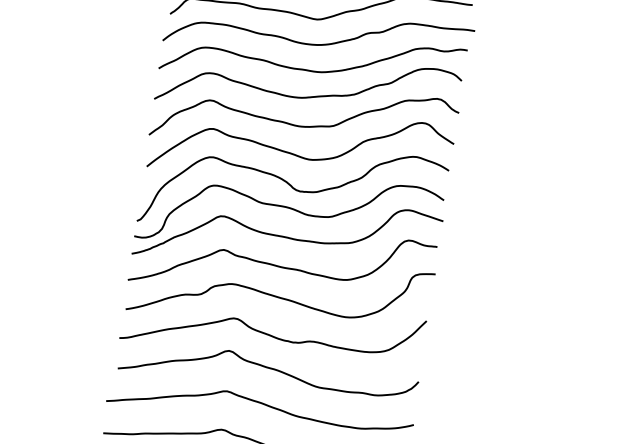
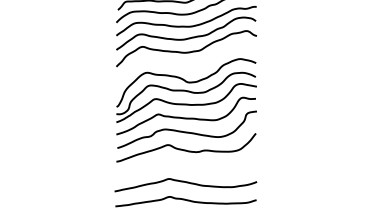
curve: (299, 154) -> (186, 65), removed
curve: (267, 370) -> (186, 166), removed

